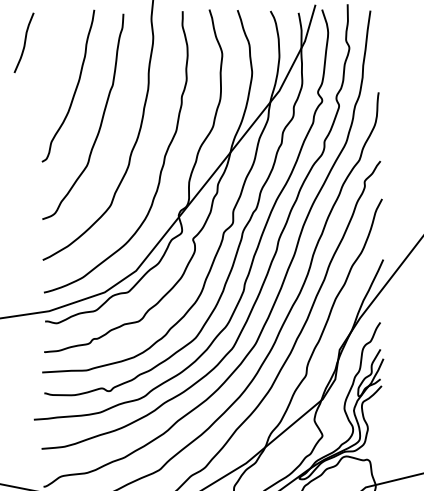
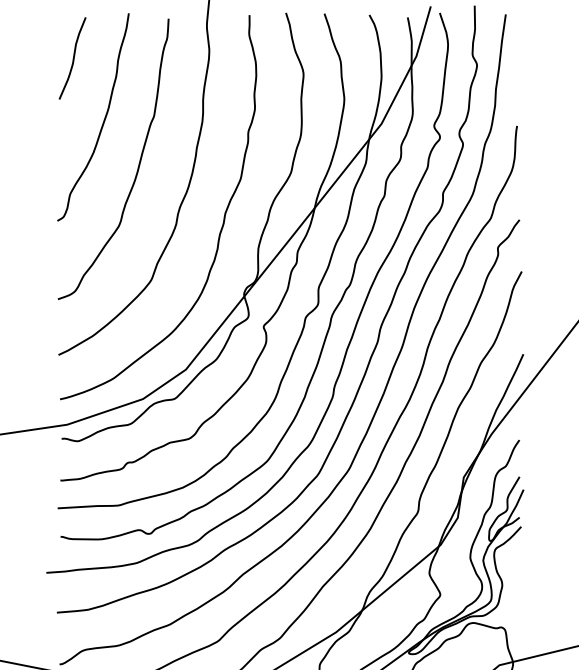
curve: (24, 42) -> (73, 57), moved

